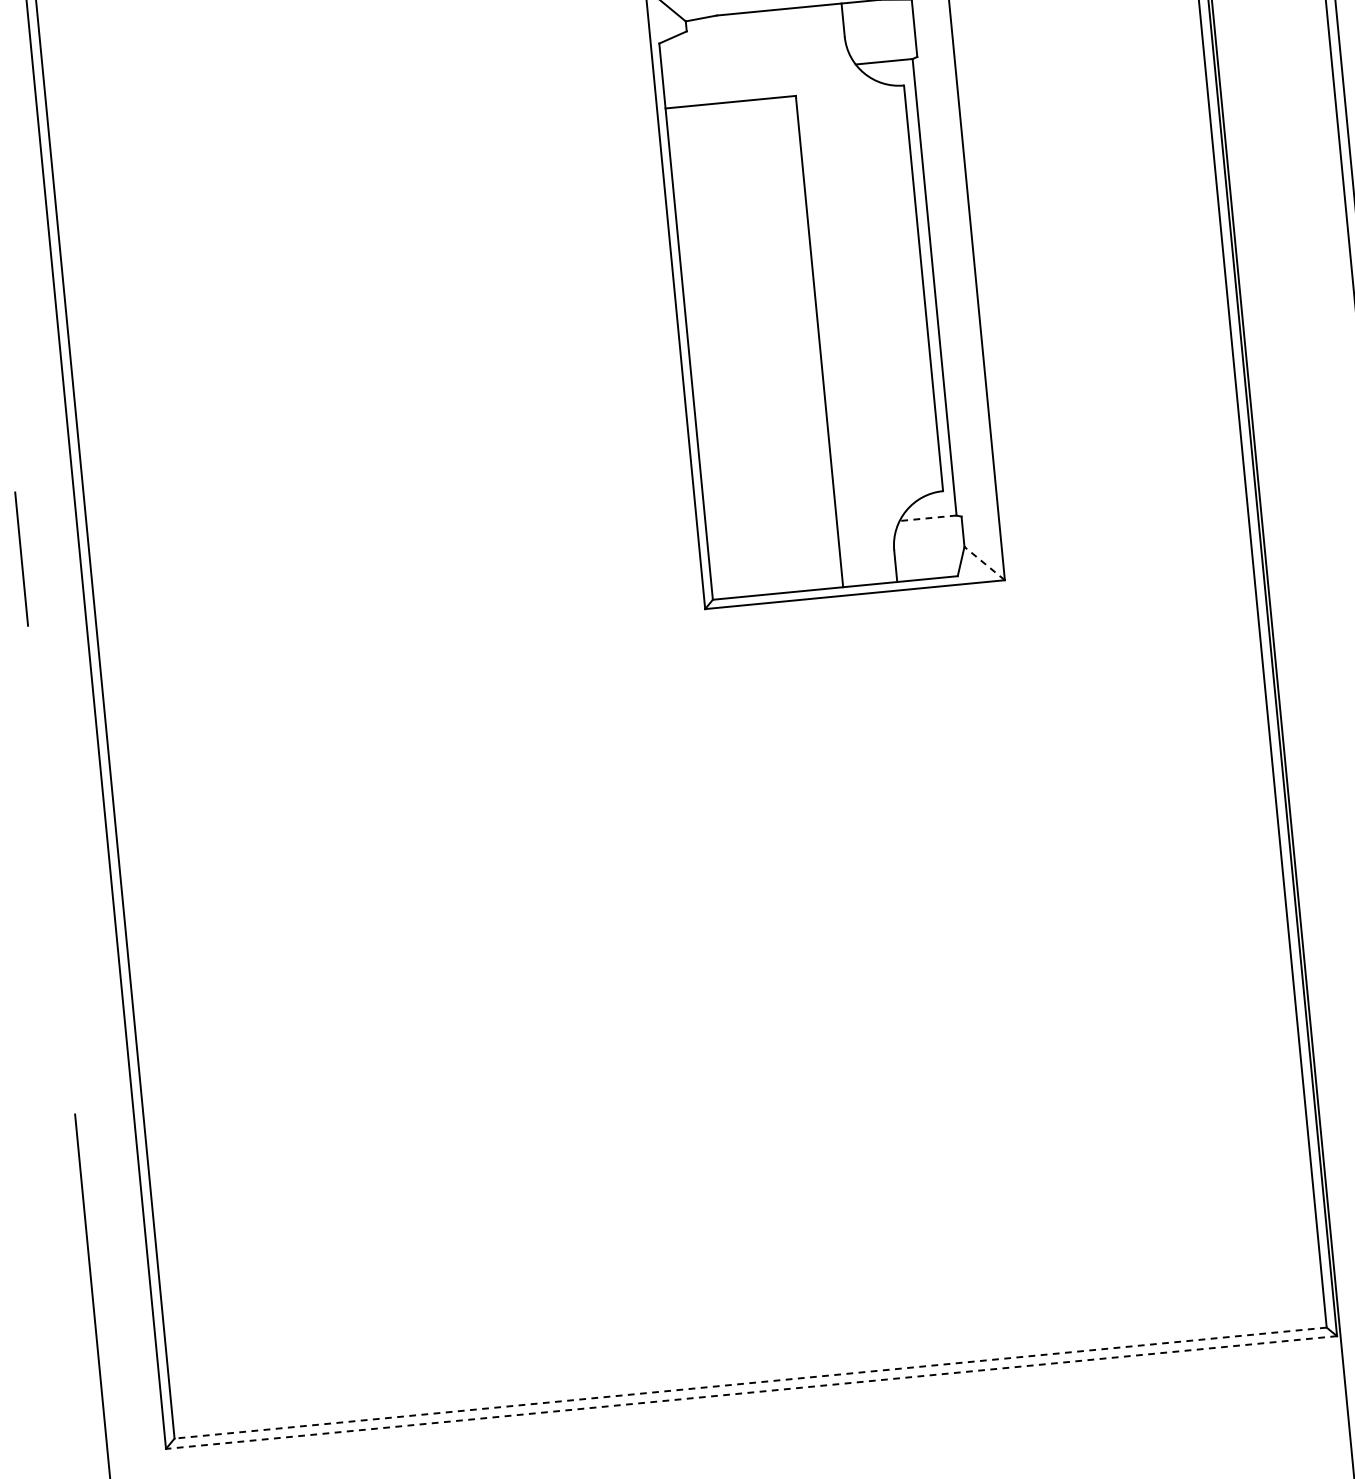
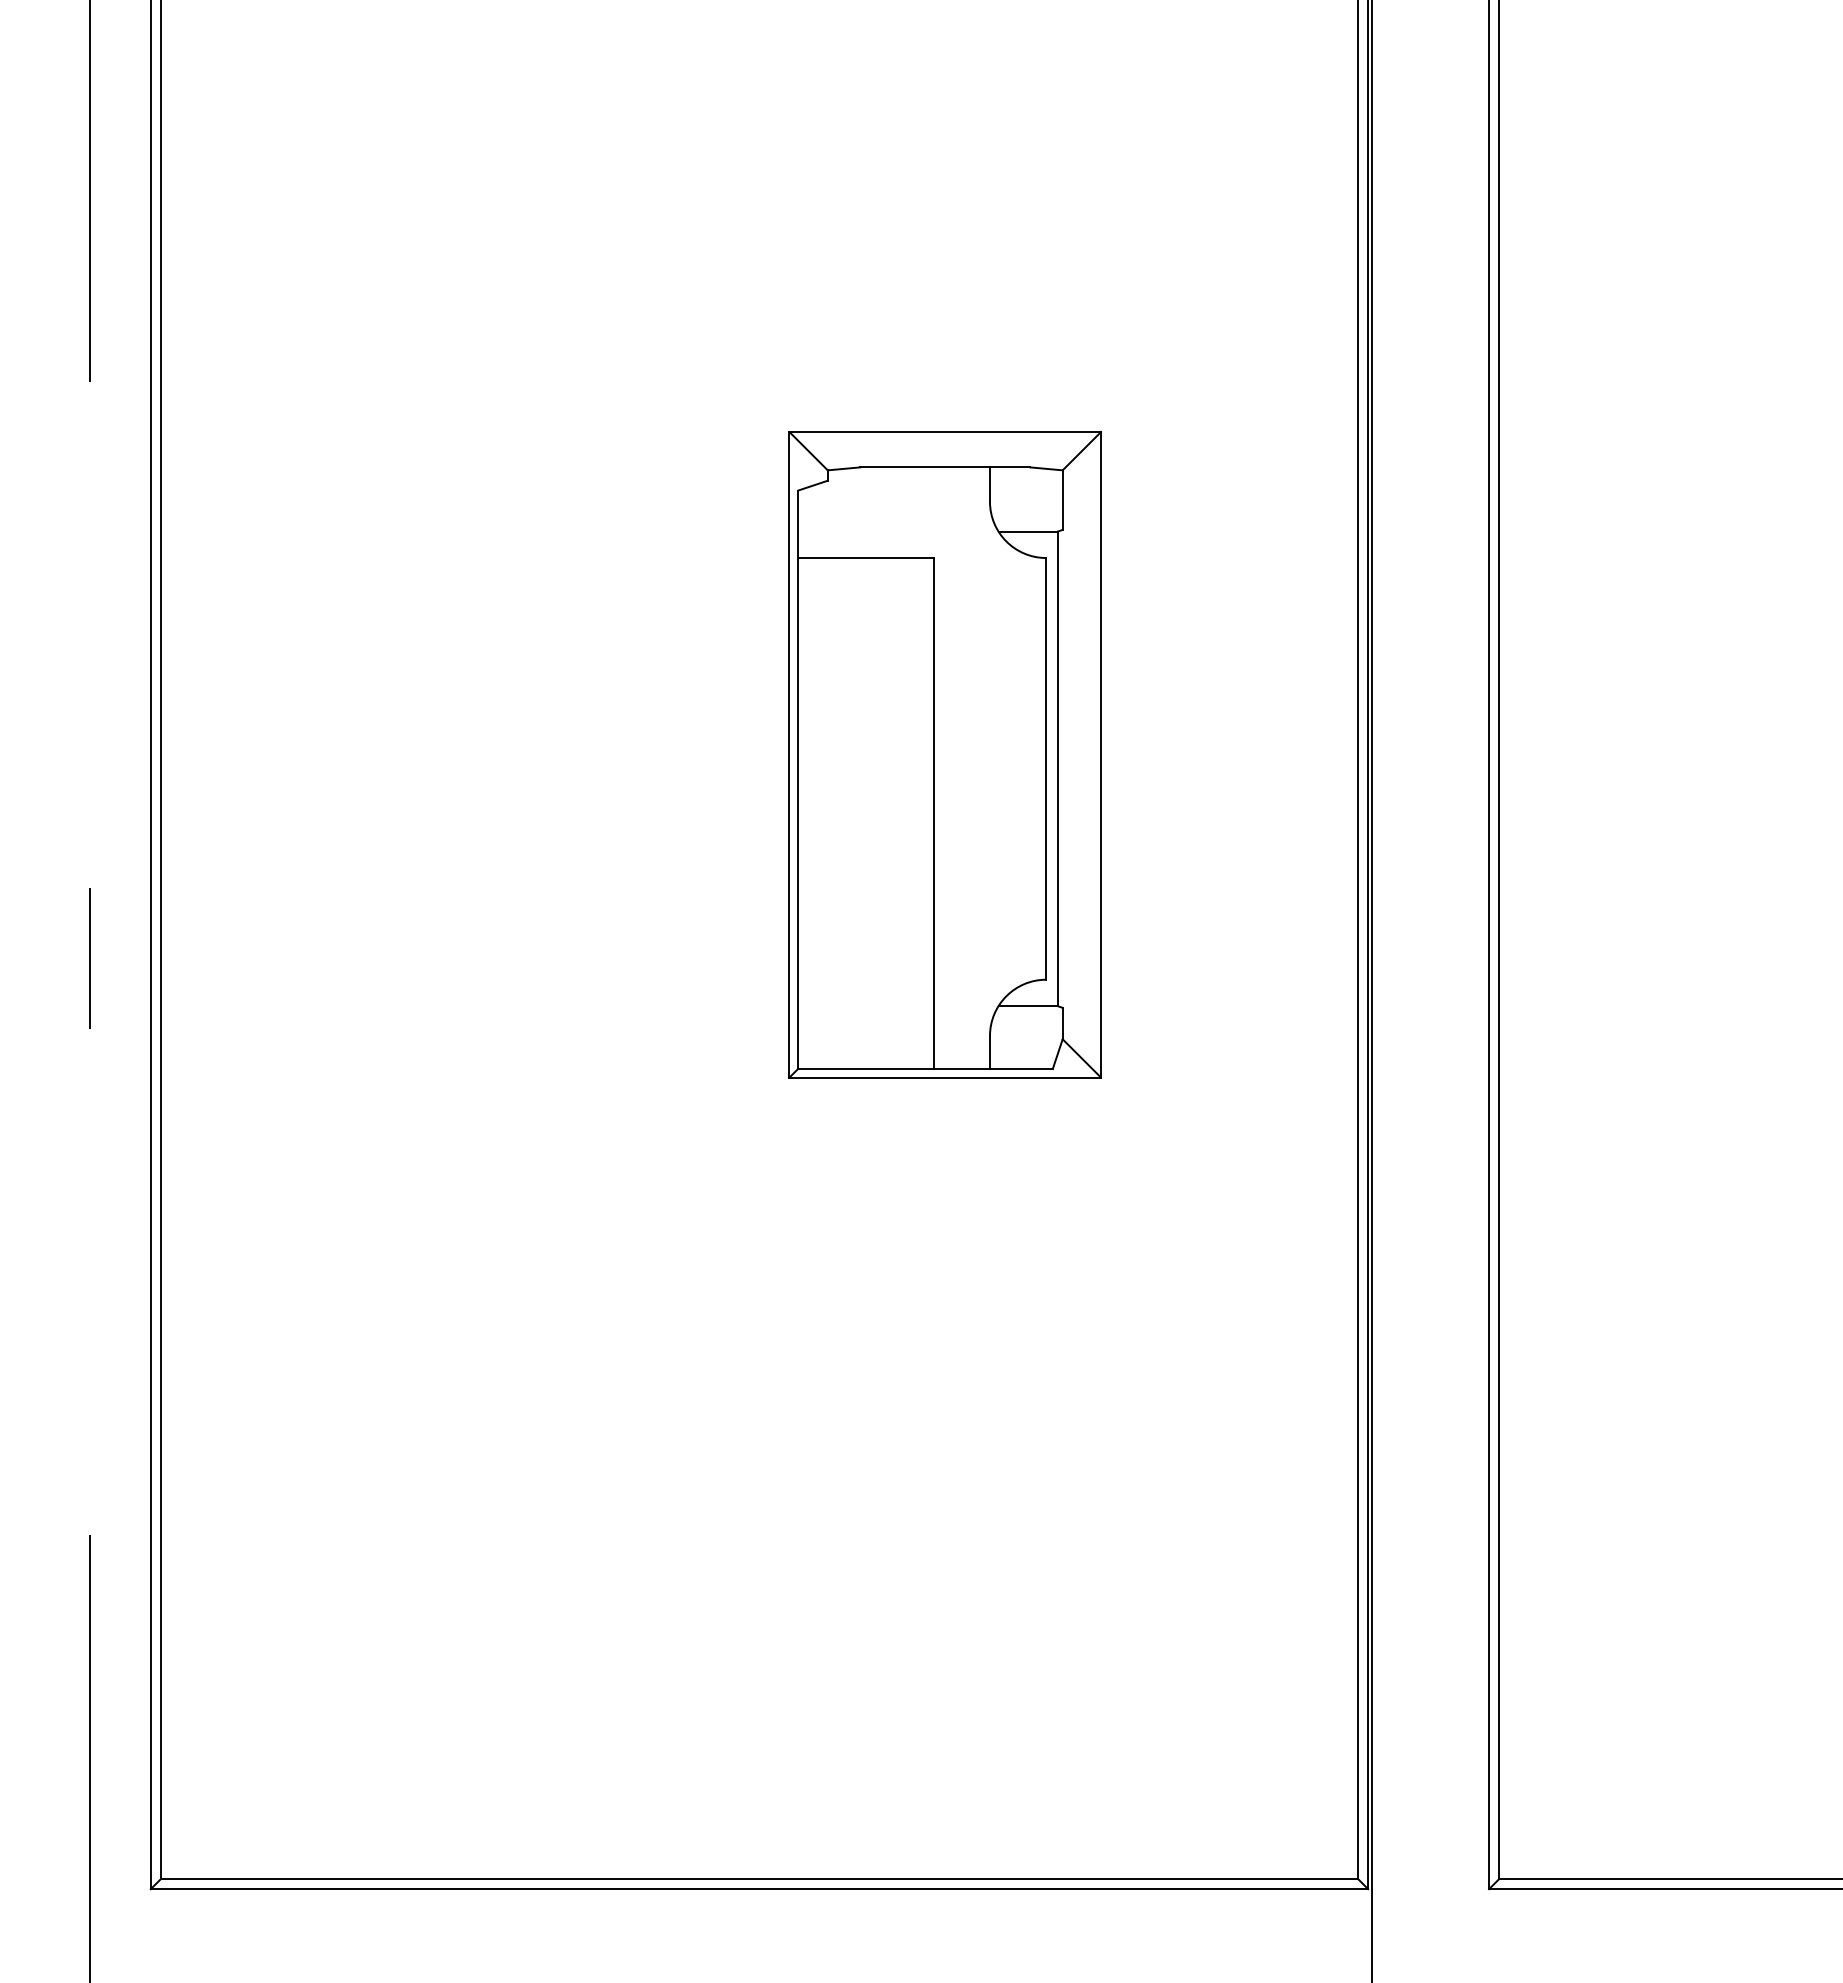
line: (928, 518) -> (1028, 1006), dashed -> solid
line: (984, 563) -> (1081, 1058), dashed -> solid
line: (750, 1383) -> (759, 1879), dashed -> solid
line: (751, 1392) -> (759, 1889), dashed -> solid

